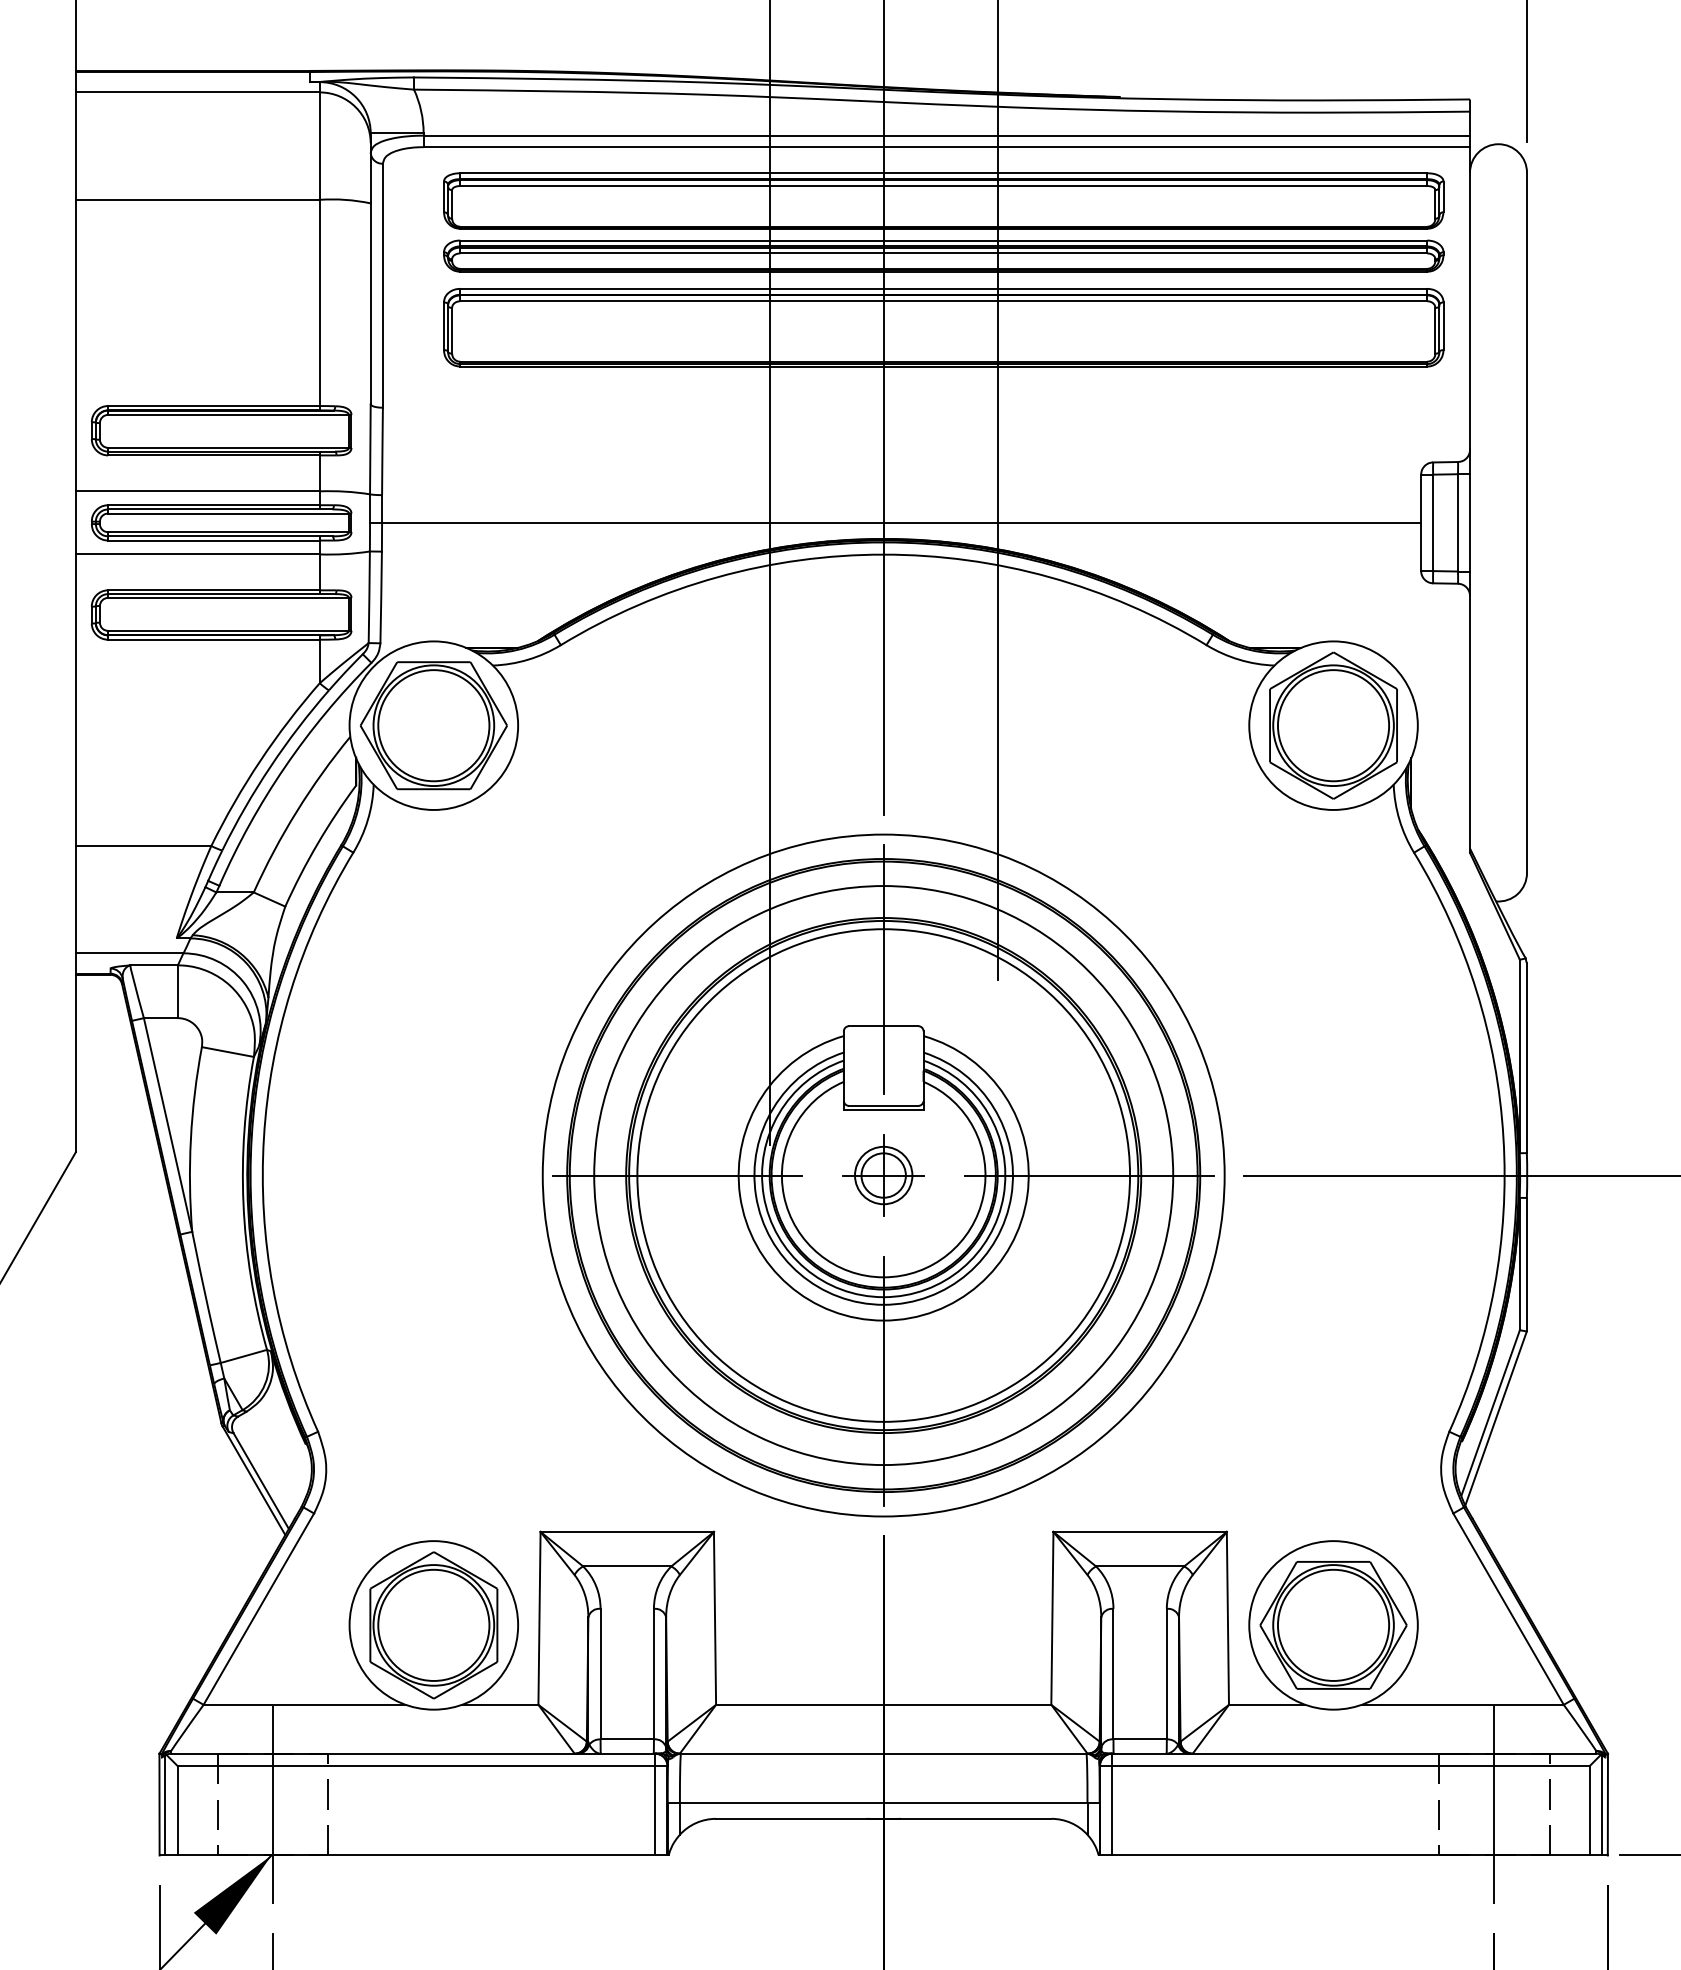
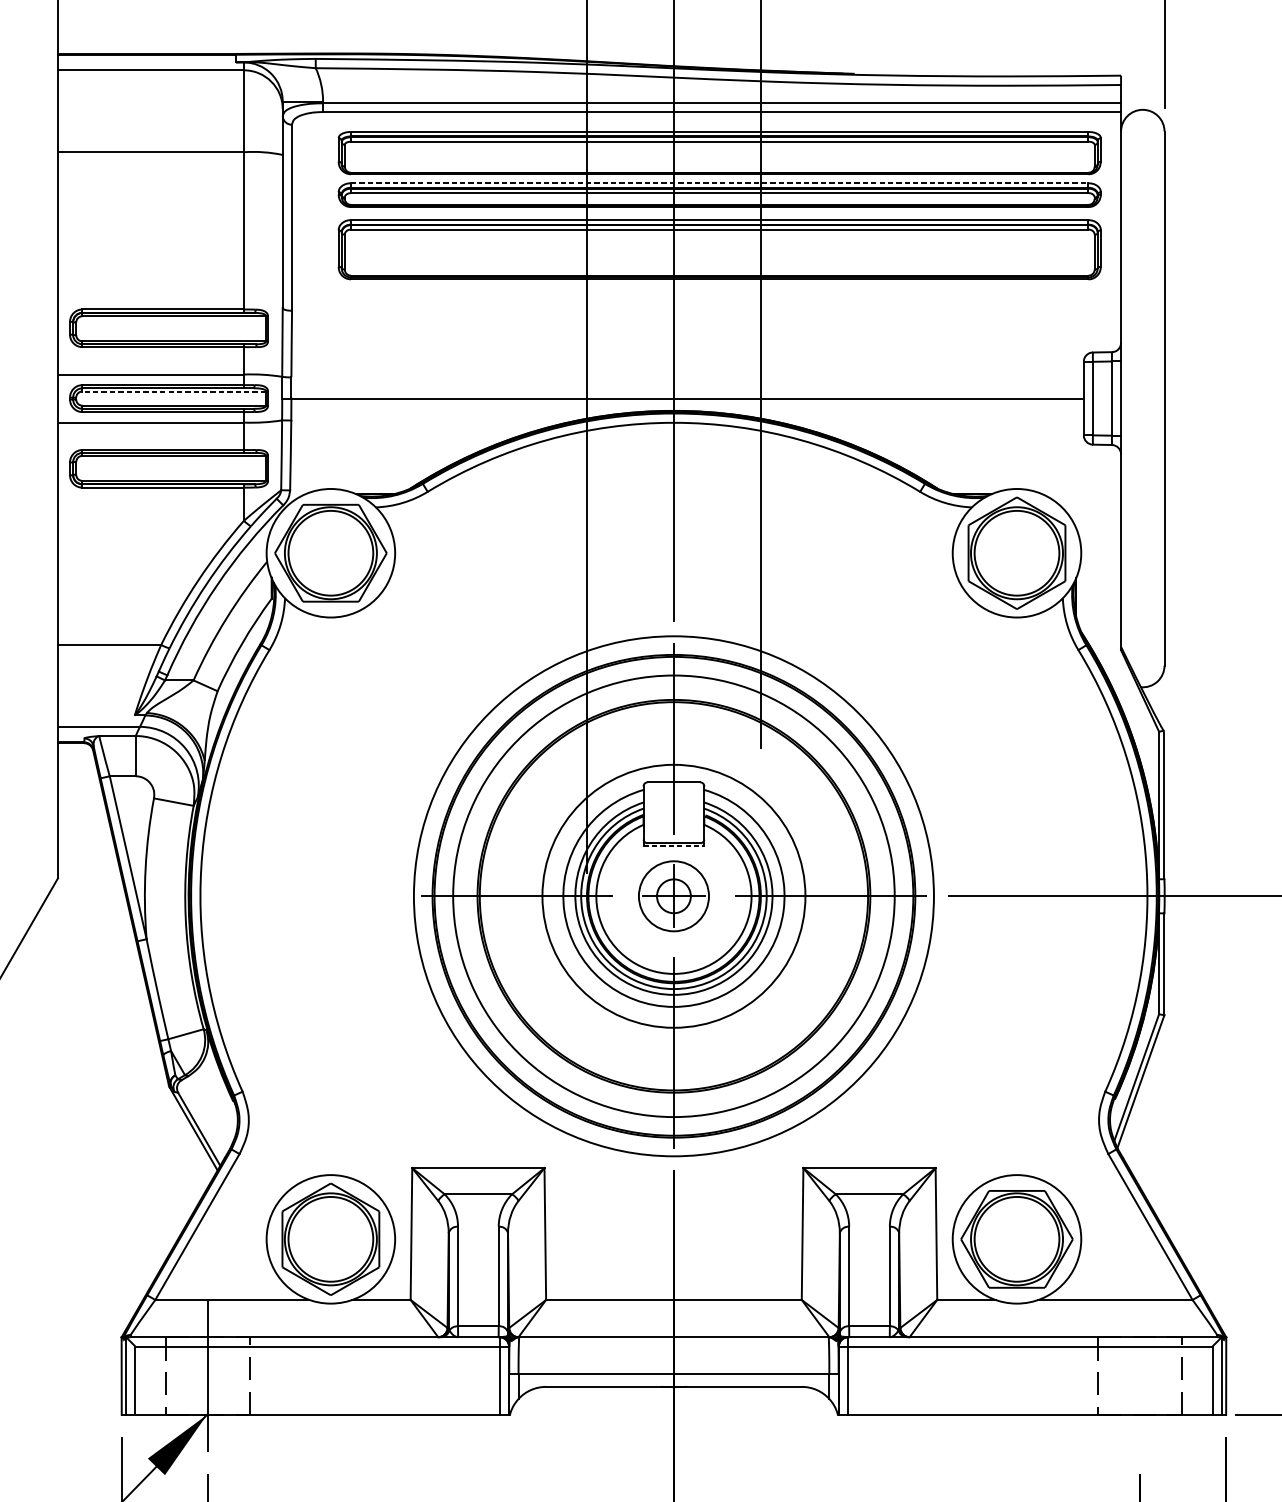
line: (944, 240) -> (720, 183), solid -> dashed
line: (228, 513) -> (174, 391), solid -> dashed
line: (883, 1110) -> (673, 846), solid -> dashed
circle: (883, 1175) -> (673, 896), size x0.7
circle: (883, 1175) -> (673, 896), size x1.6
line: (1494, 1804) -> (1139, 1375), removed

